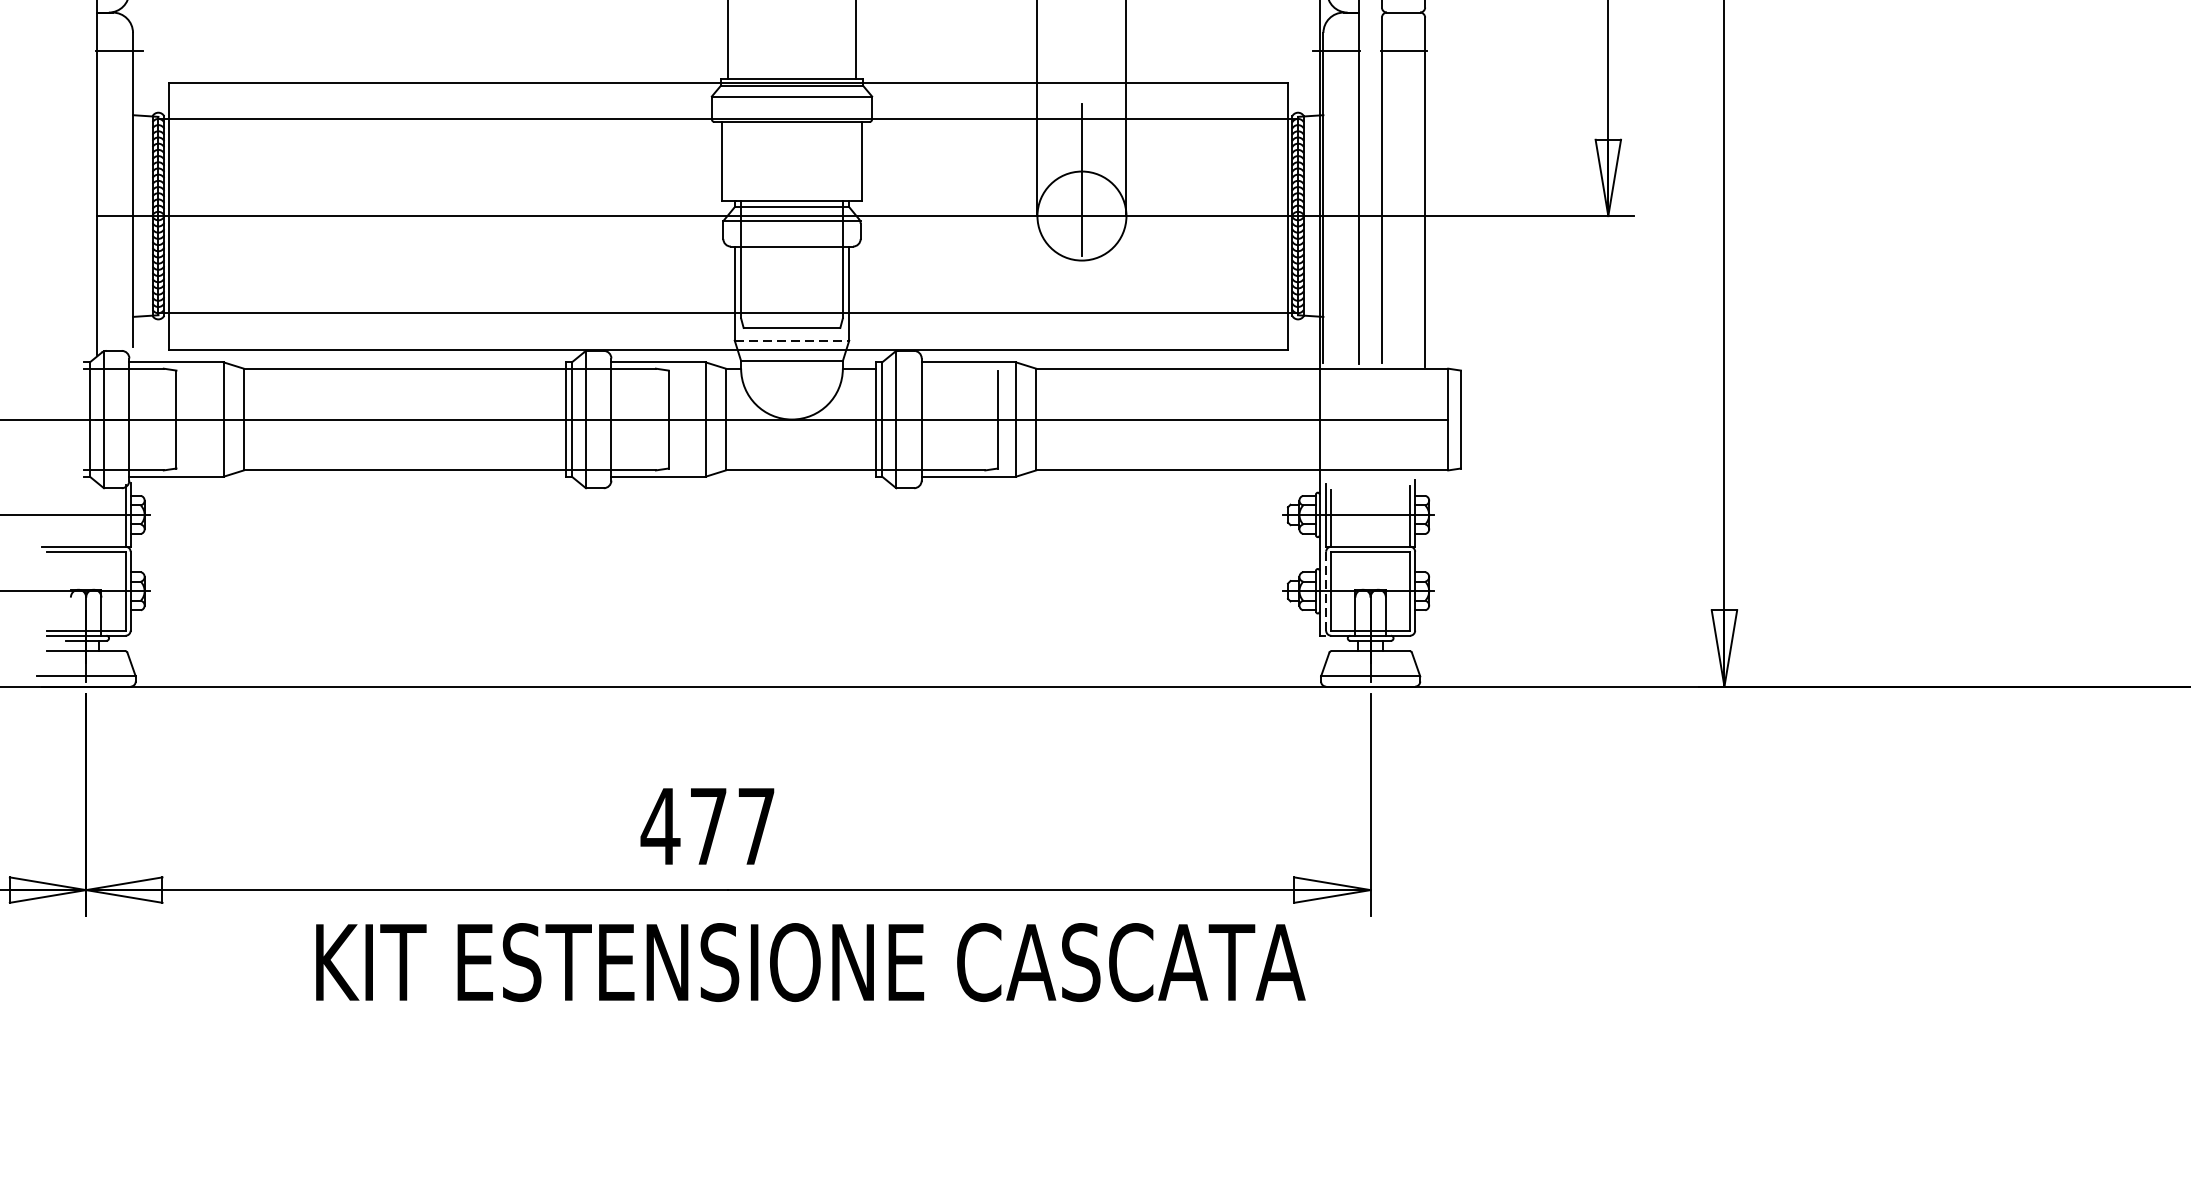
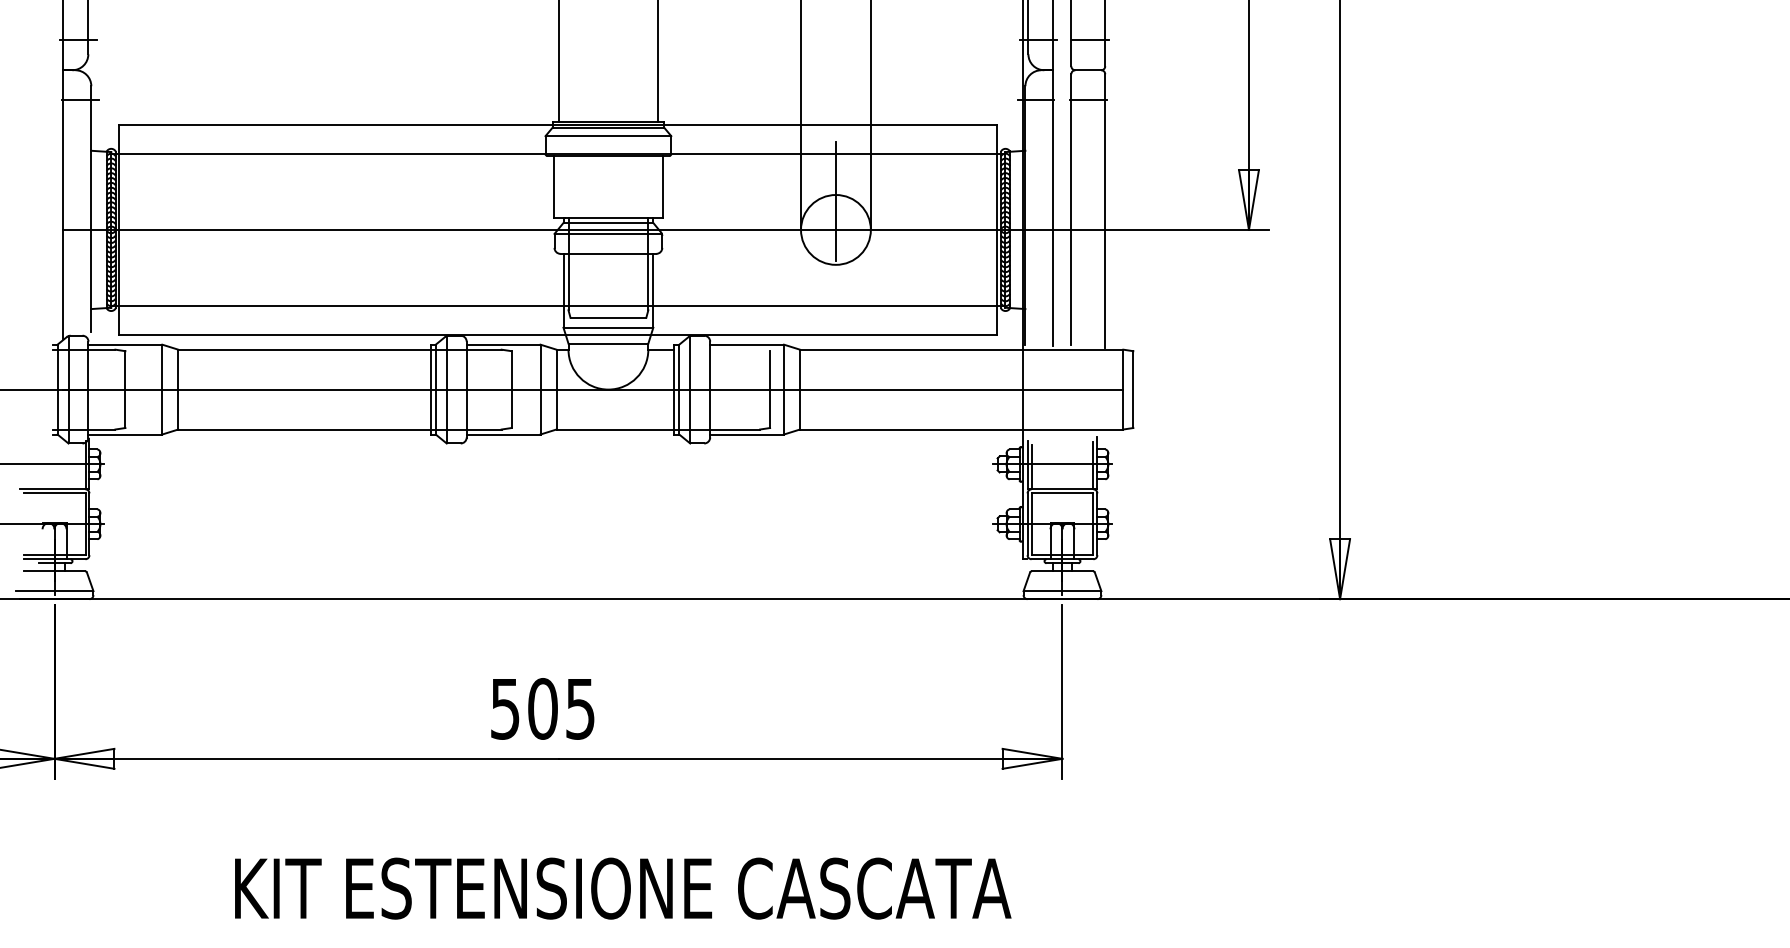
line: (792, 340) -> (608, 327), dashed -> solid
line: (1326, 591) -> (1027, 524), dashed -> solid
text: (706, 825) -> (541, 708), 477 -> 505
text: (811, 962) -> (623, 888), moved

